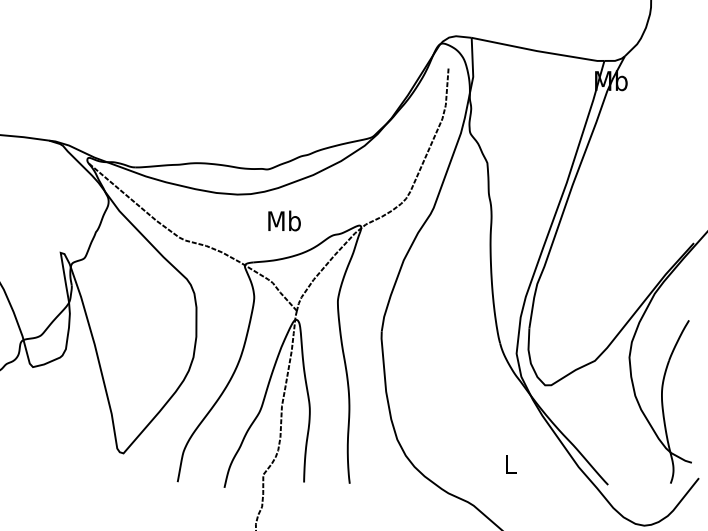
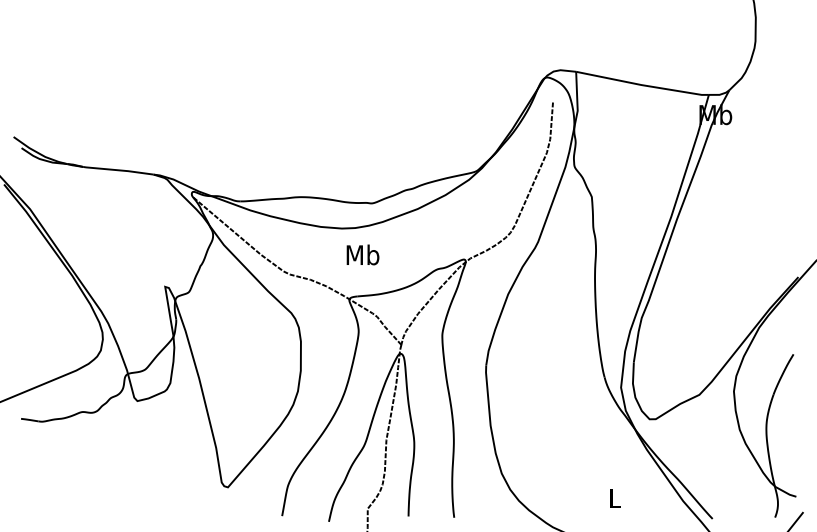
text: (284, 220) -> (362, 254), moved

